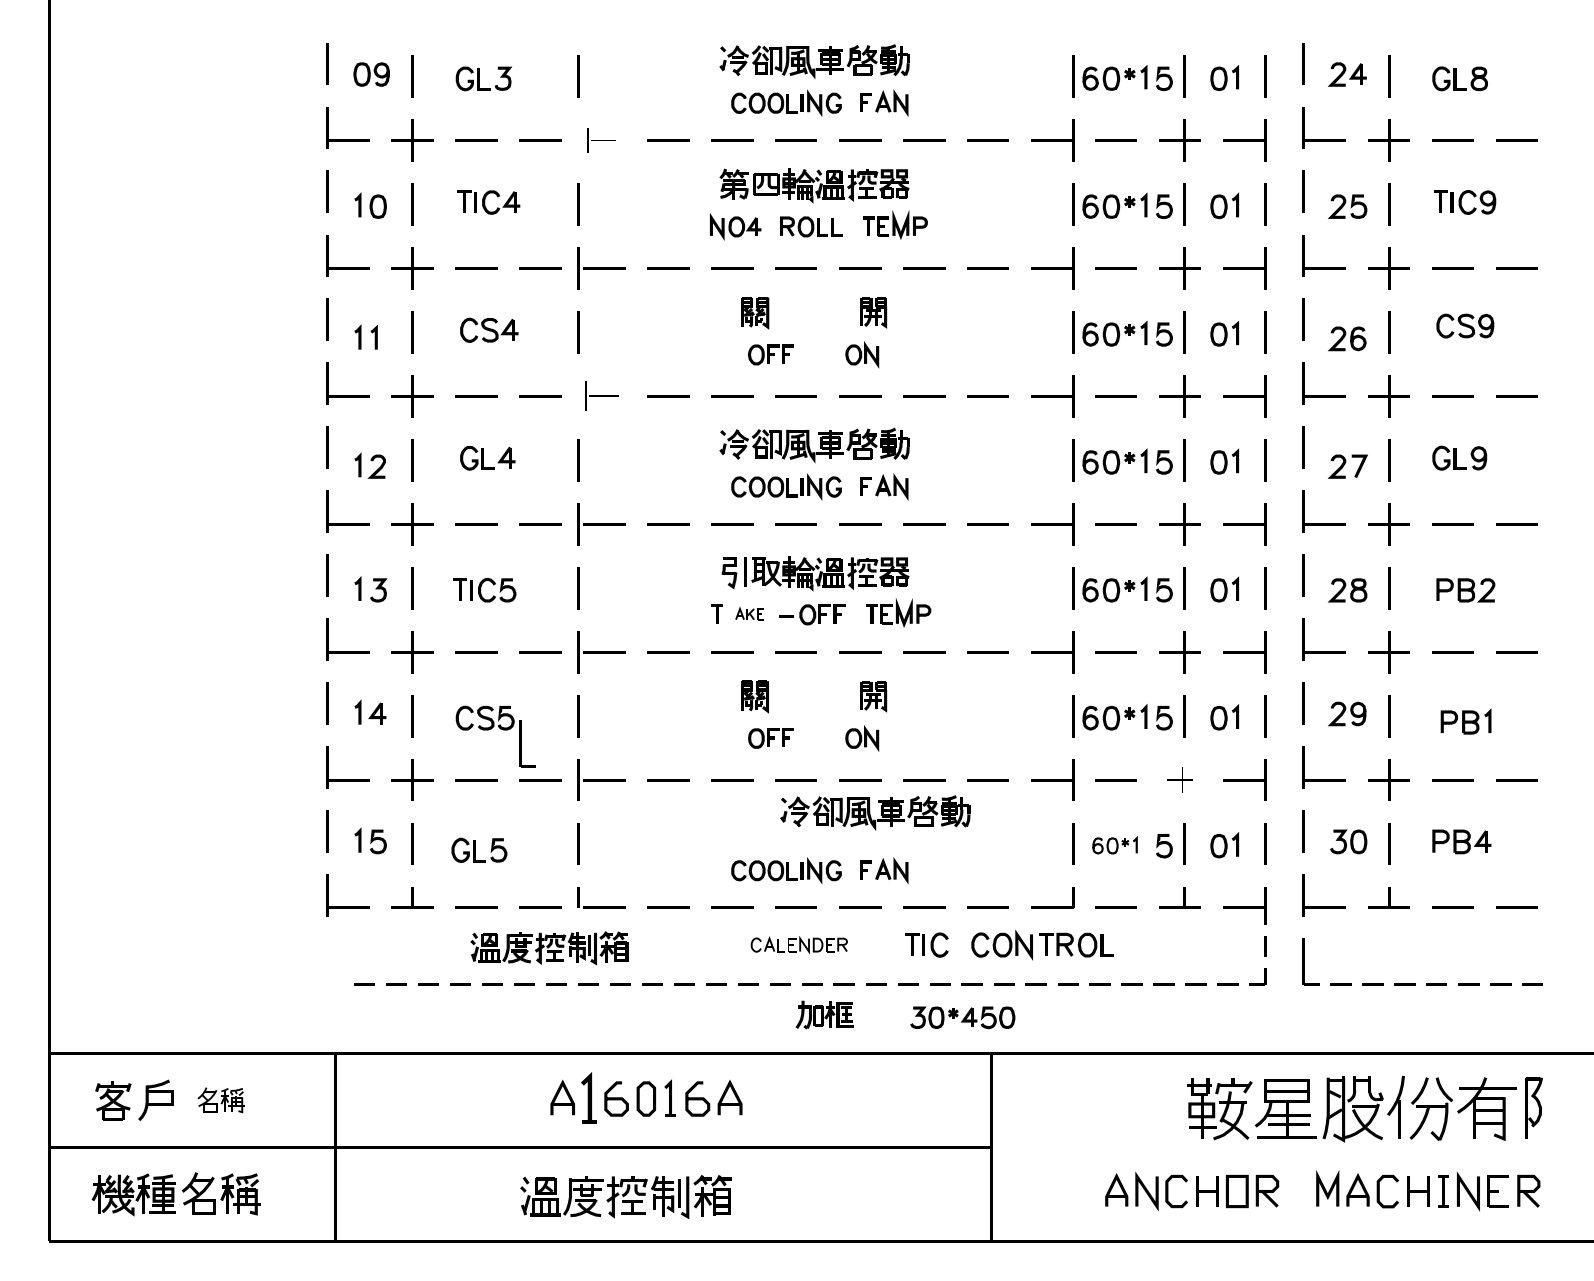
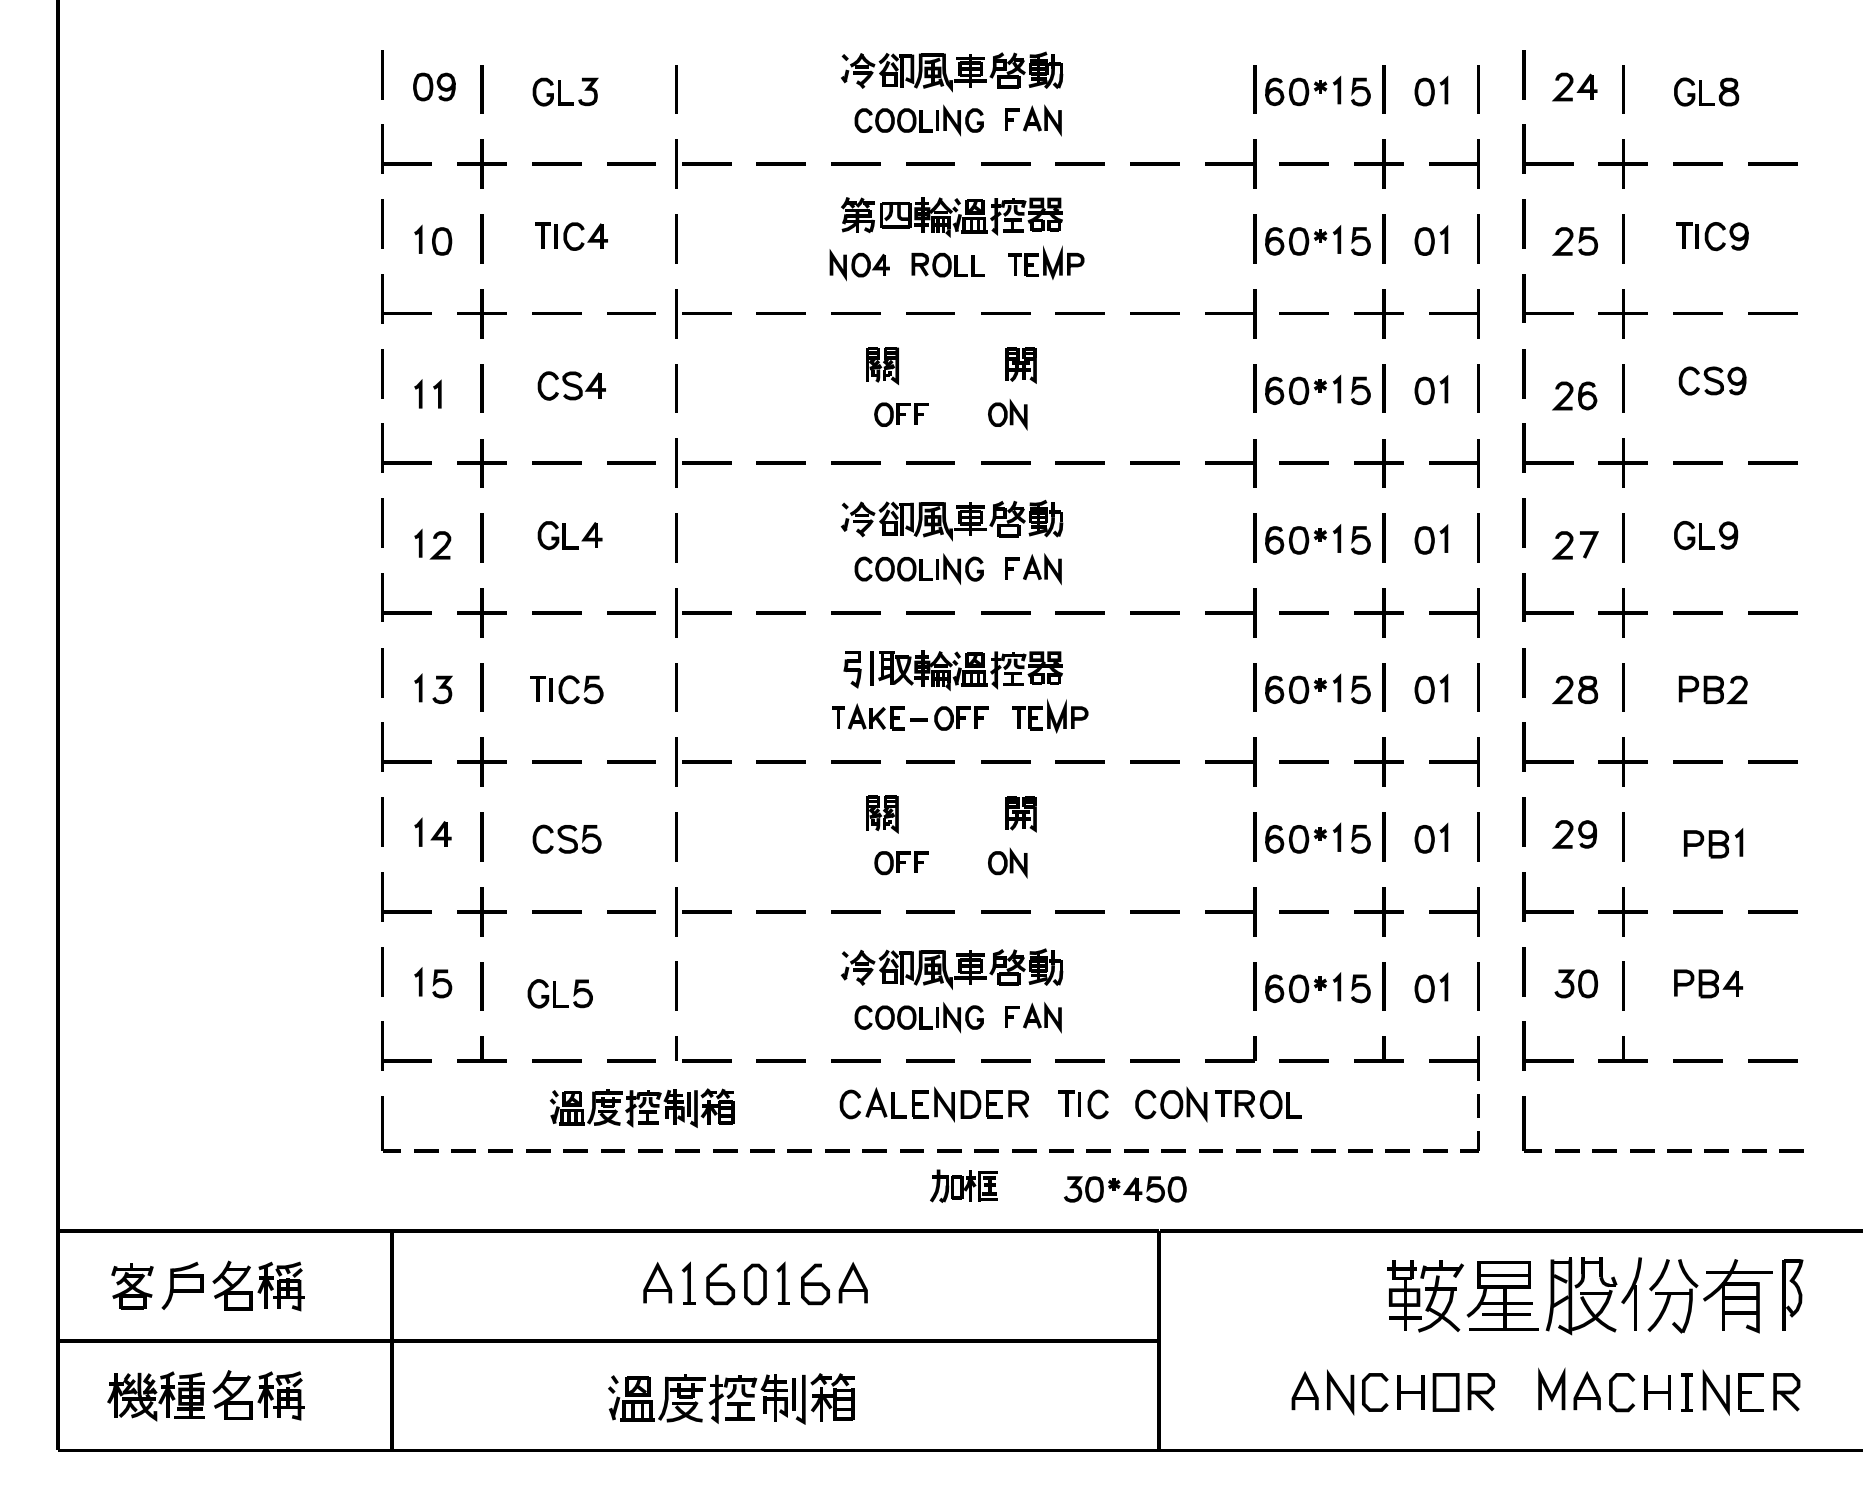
part: (601, 139) -> (703, 163), size x1.67
part: (601, 395) -> (703, 462), size x1.43
part: (749, 613) -> (876, 716), size x1.67
part: (521, 744) -> (383, 1124), moved
part: (1179, 779) -> (1378, 911), size x1.67
part: (874, 812) -> (951, 968), moved
part: (1115, 844) -> (1303, 987), size x1.43
part: (798, 945) -> (933, 1104), size x1.67
part: (589, 1097) -> (688, 1282), size x0.71
part: (221, 1099) -> (258, 1285), size x1.67

